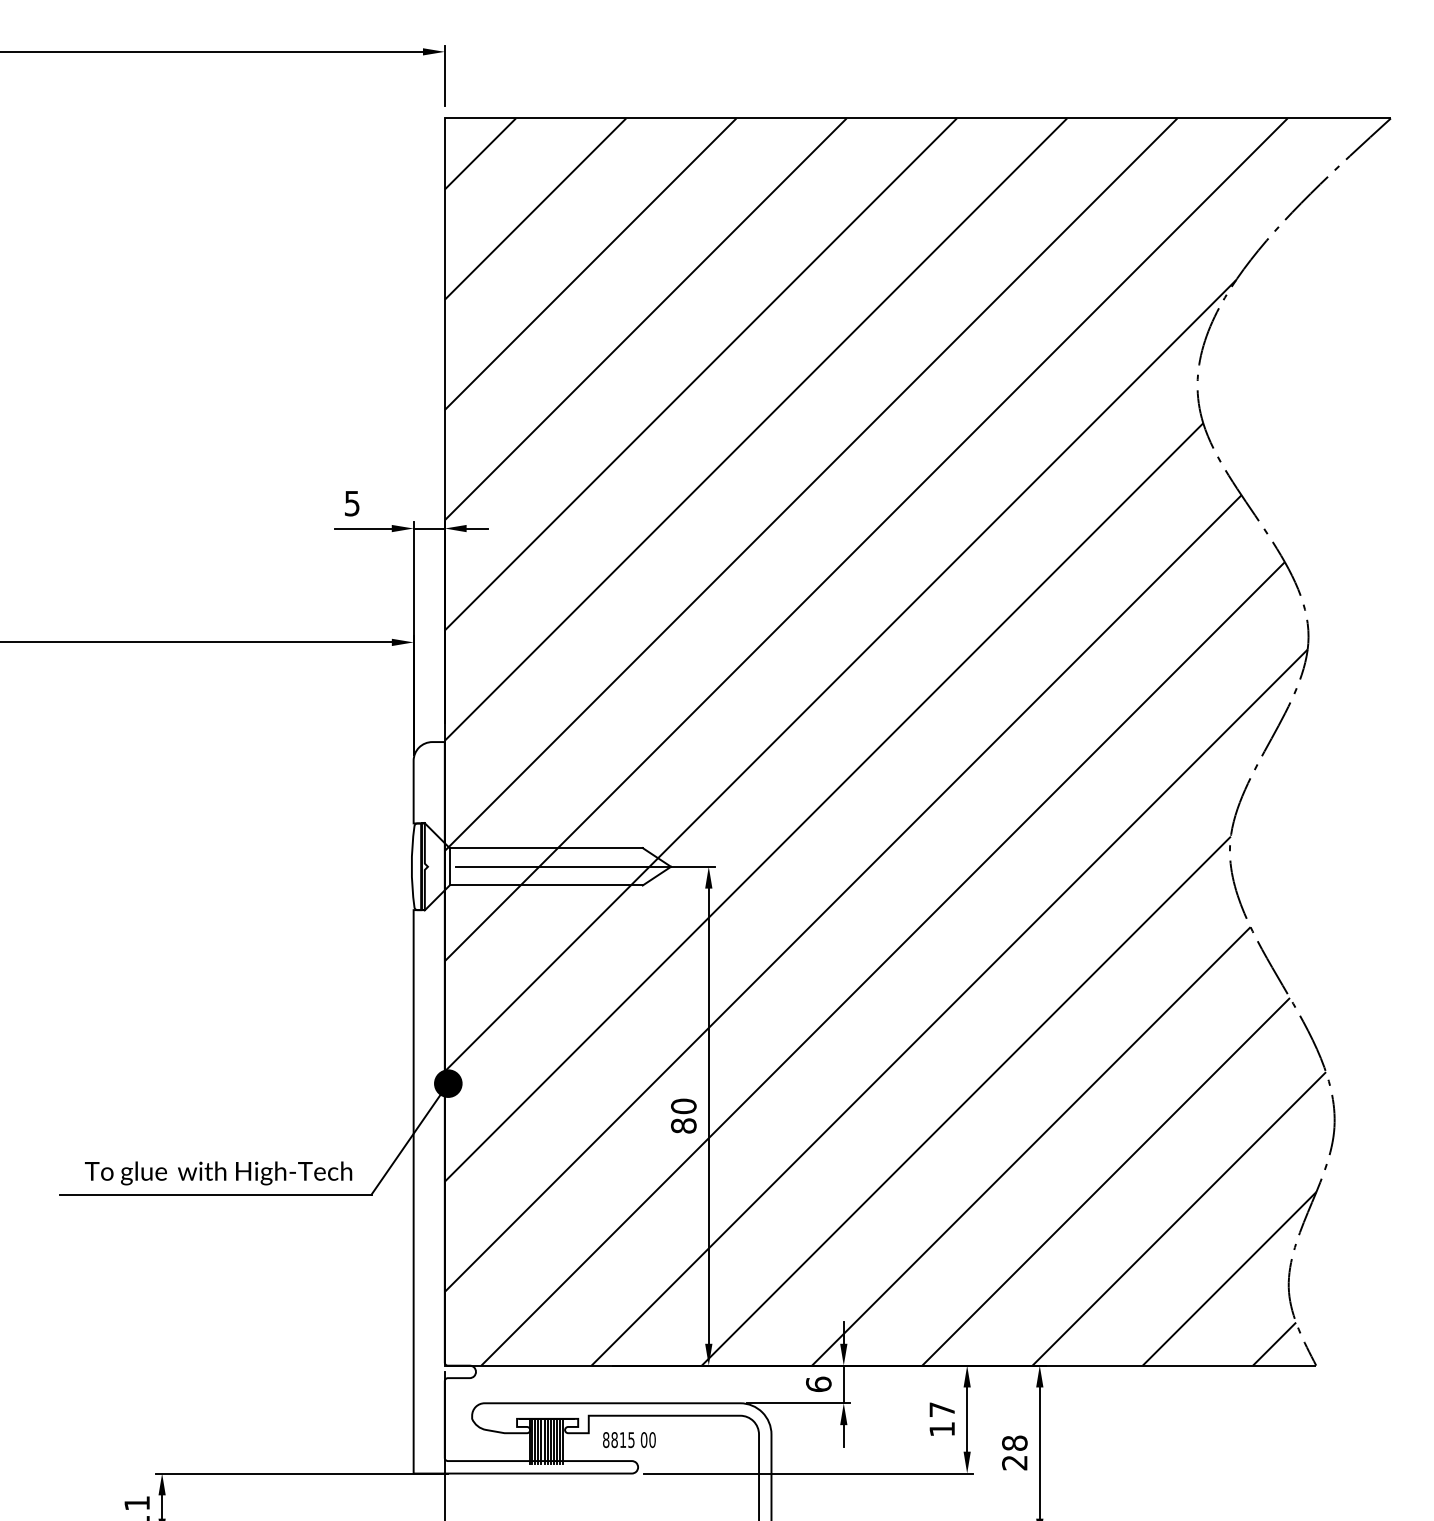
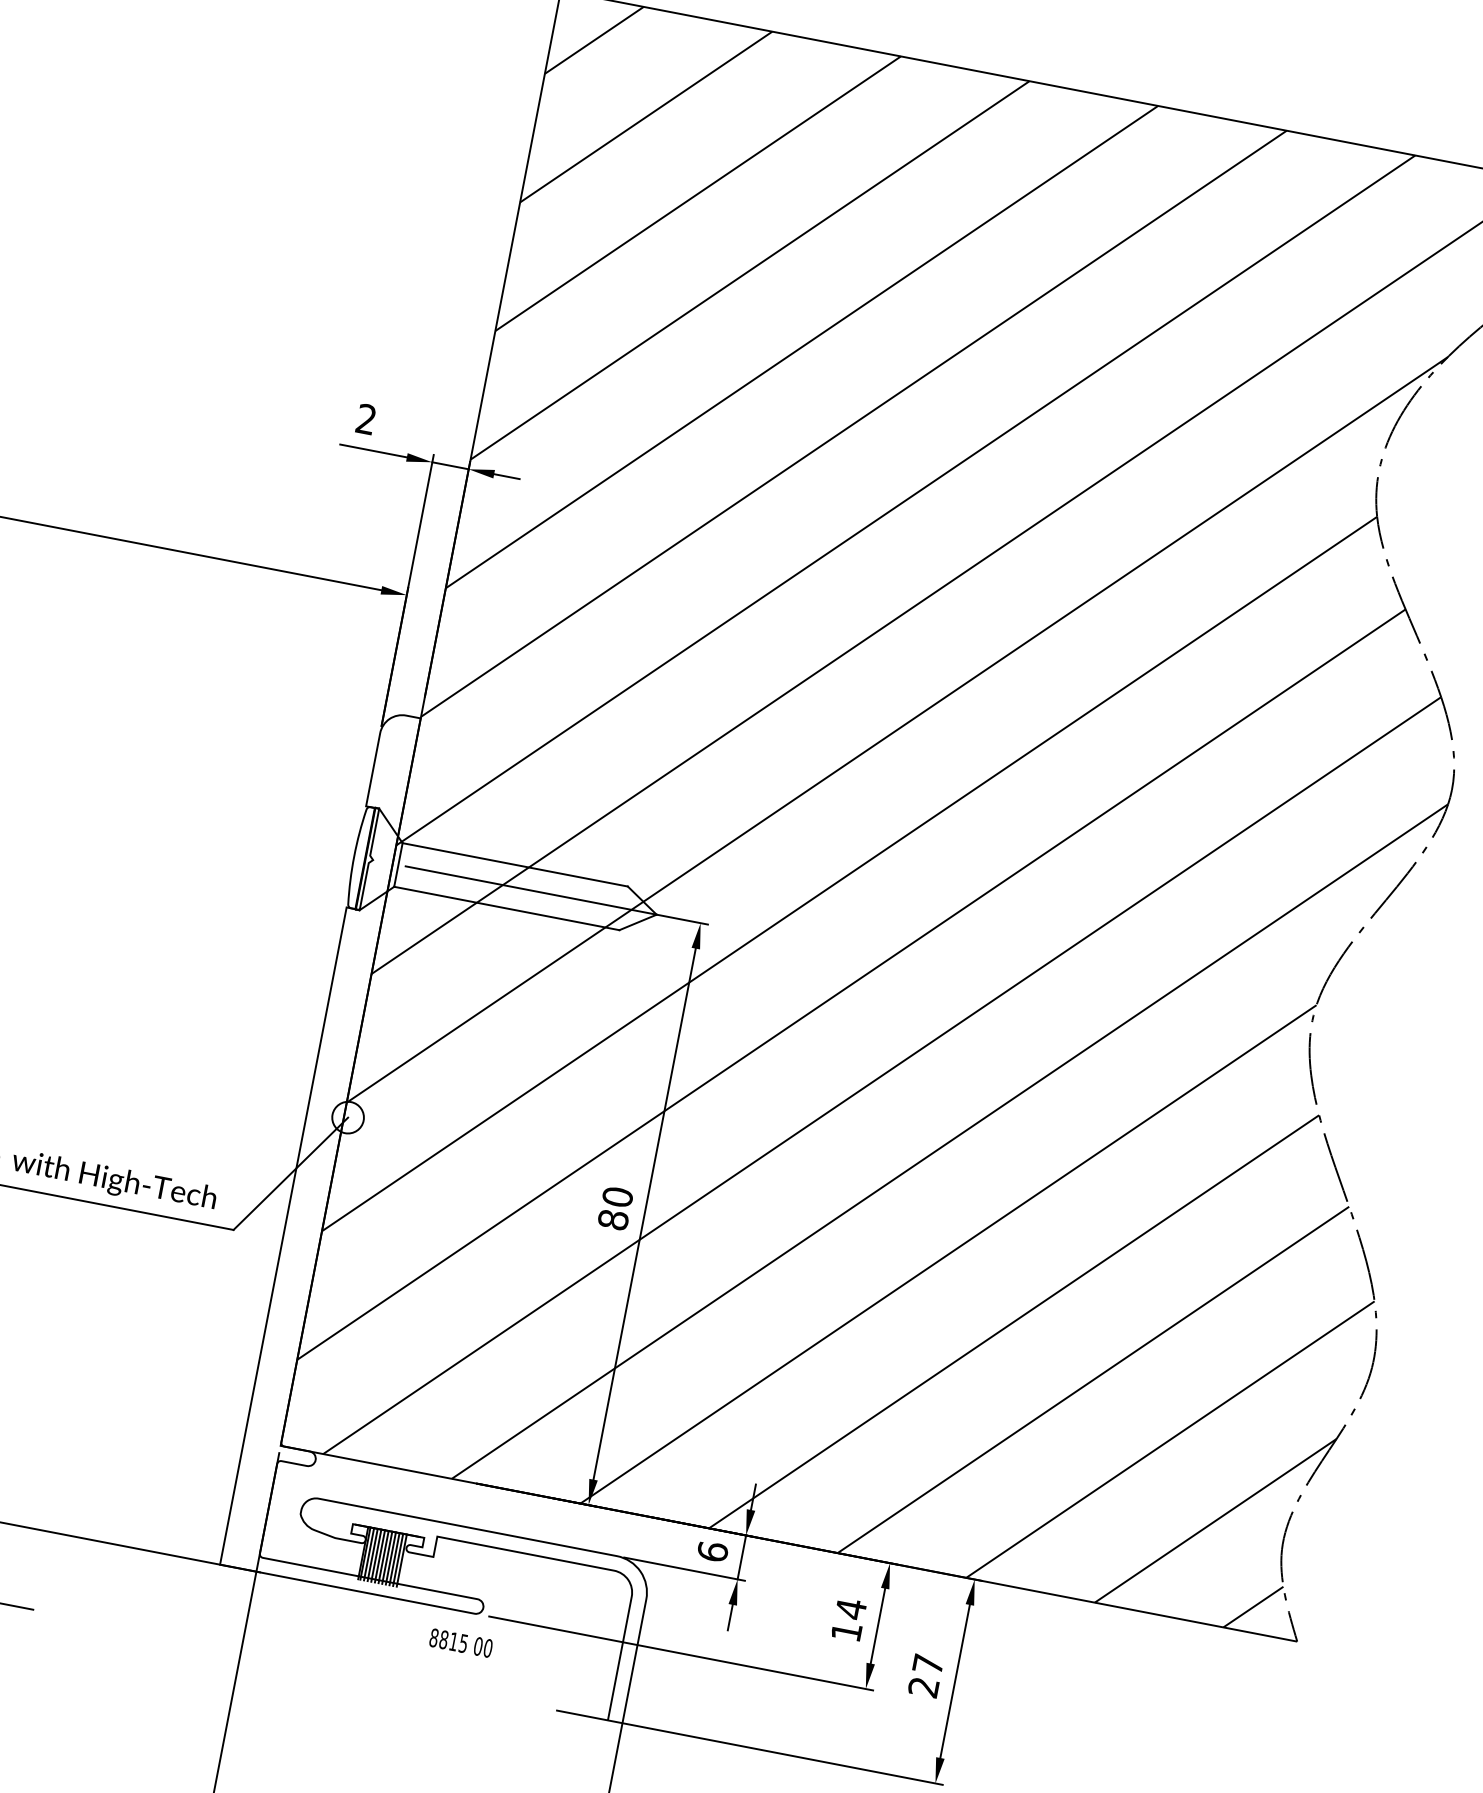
text: (351, 503) -> (365, 419), 5 -> 2
fill: (447, 1083) -> (347, 1117), removed
text: (941, 1409) -> (850, 1608), 17 -> 14
text: (629, 1440) -> (461, 1643), moved
text: (1014, 1442) -> (927, 1663), 28 -> 27

